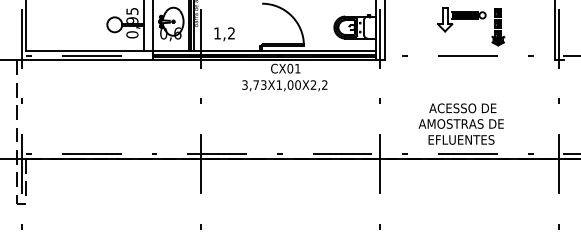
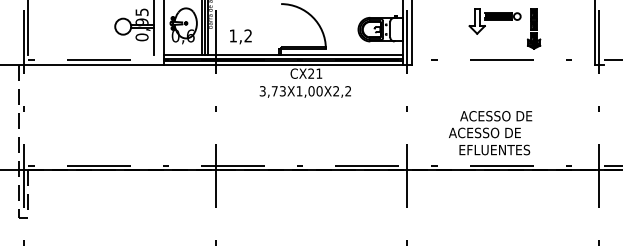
line: (89, 51) -> (96, 55), removed
text: (290, 68) -> (311, 73), CX01 -> CX21
text: (465, 123) -> (499, 132), AMOSTRAS DE -> ACESSO DE

